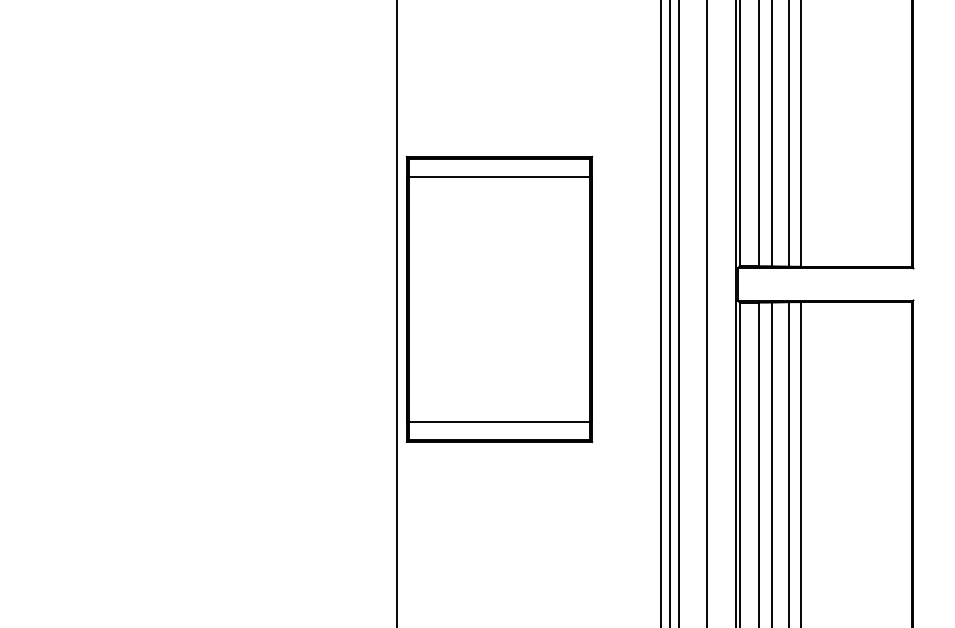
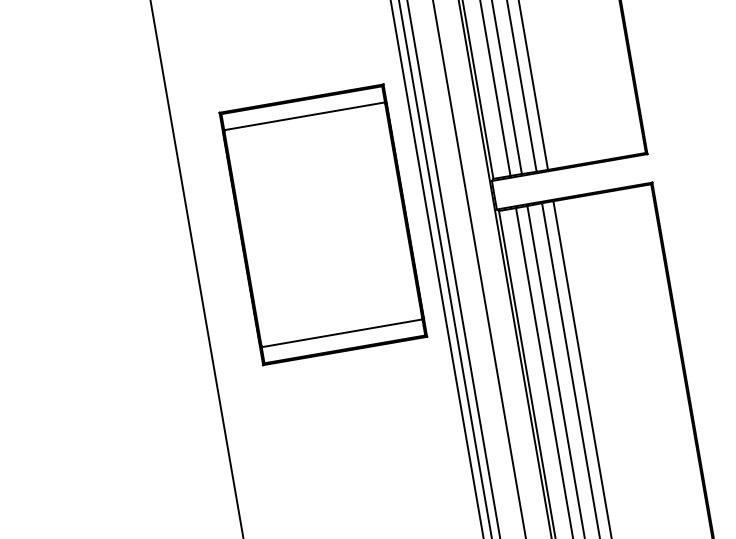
part: (499, 298) -> (323, 223), moved

